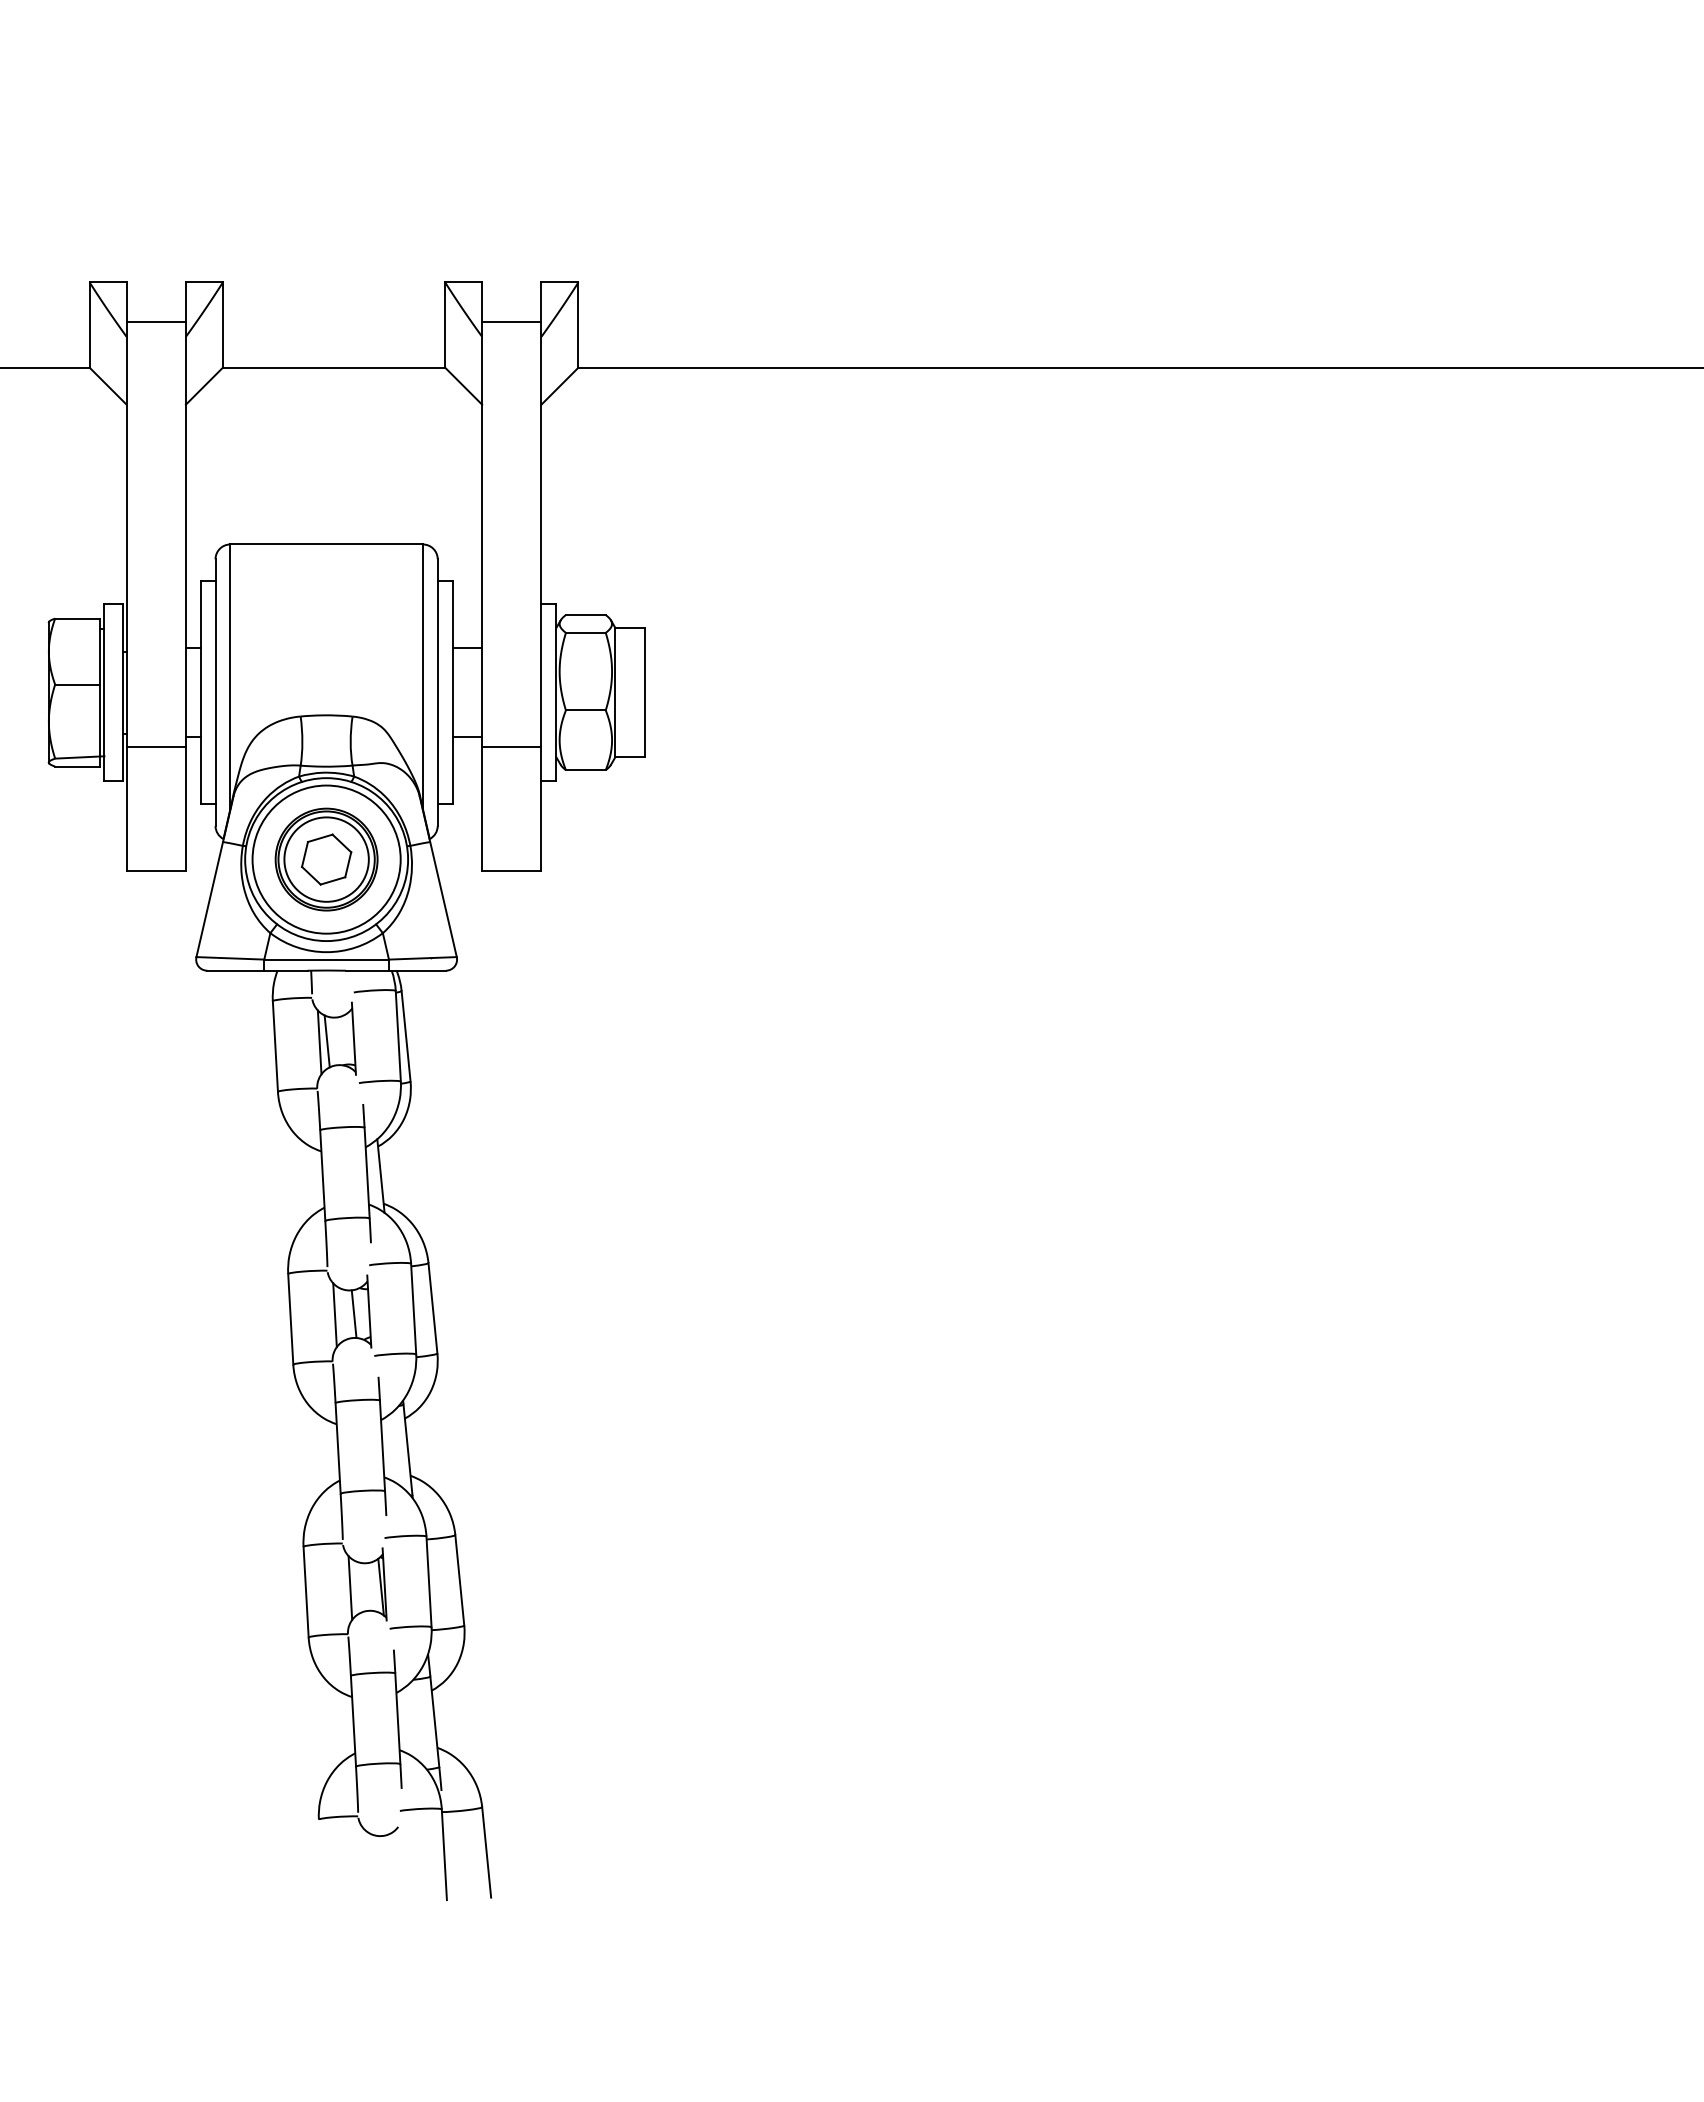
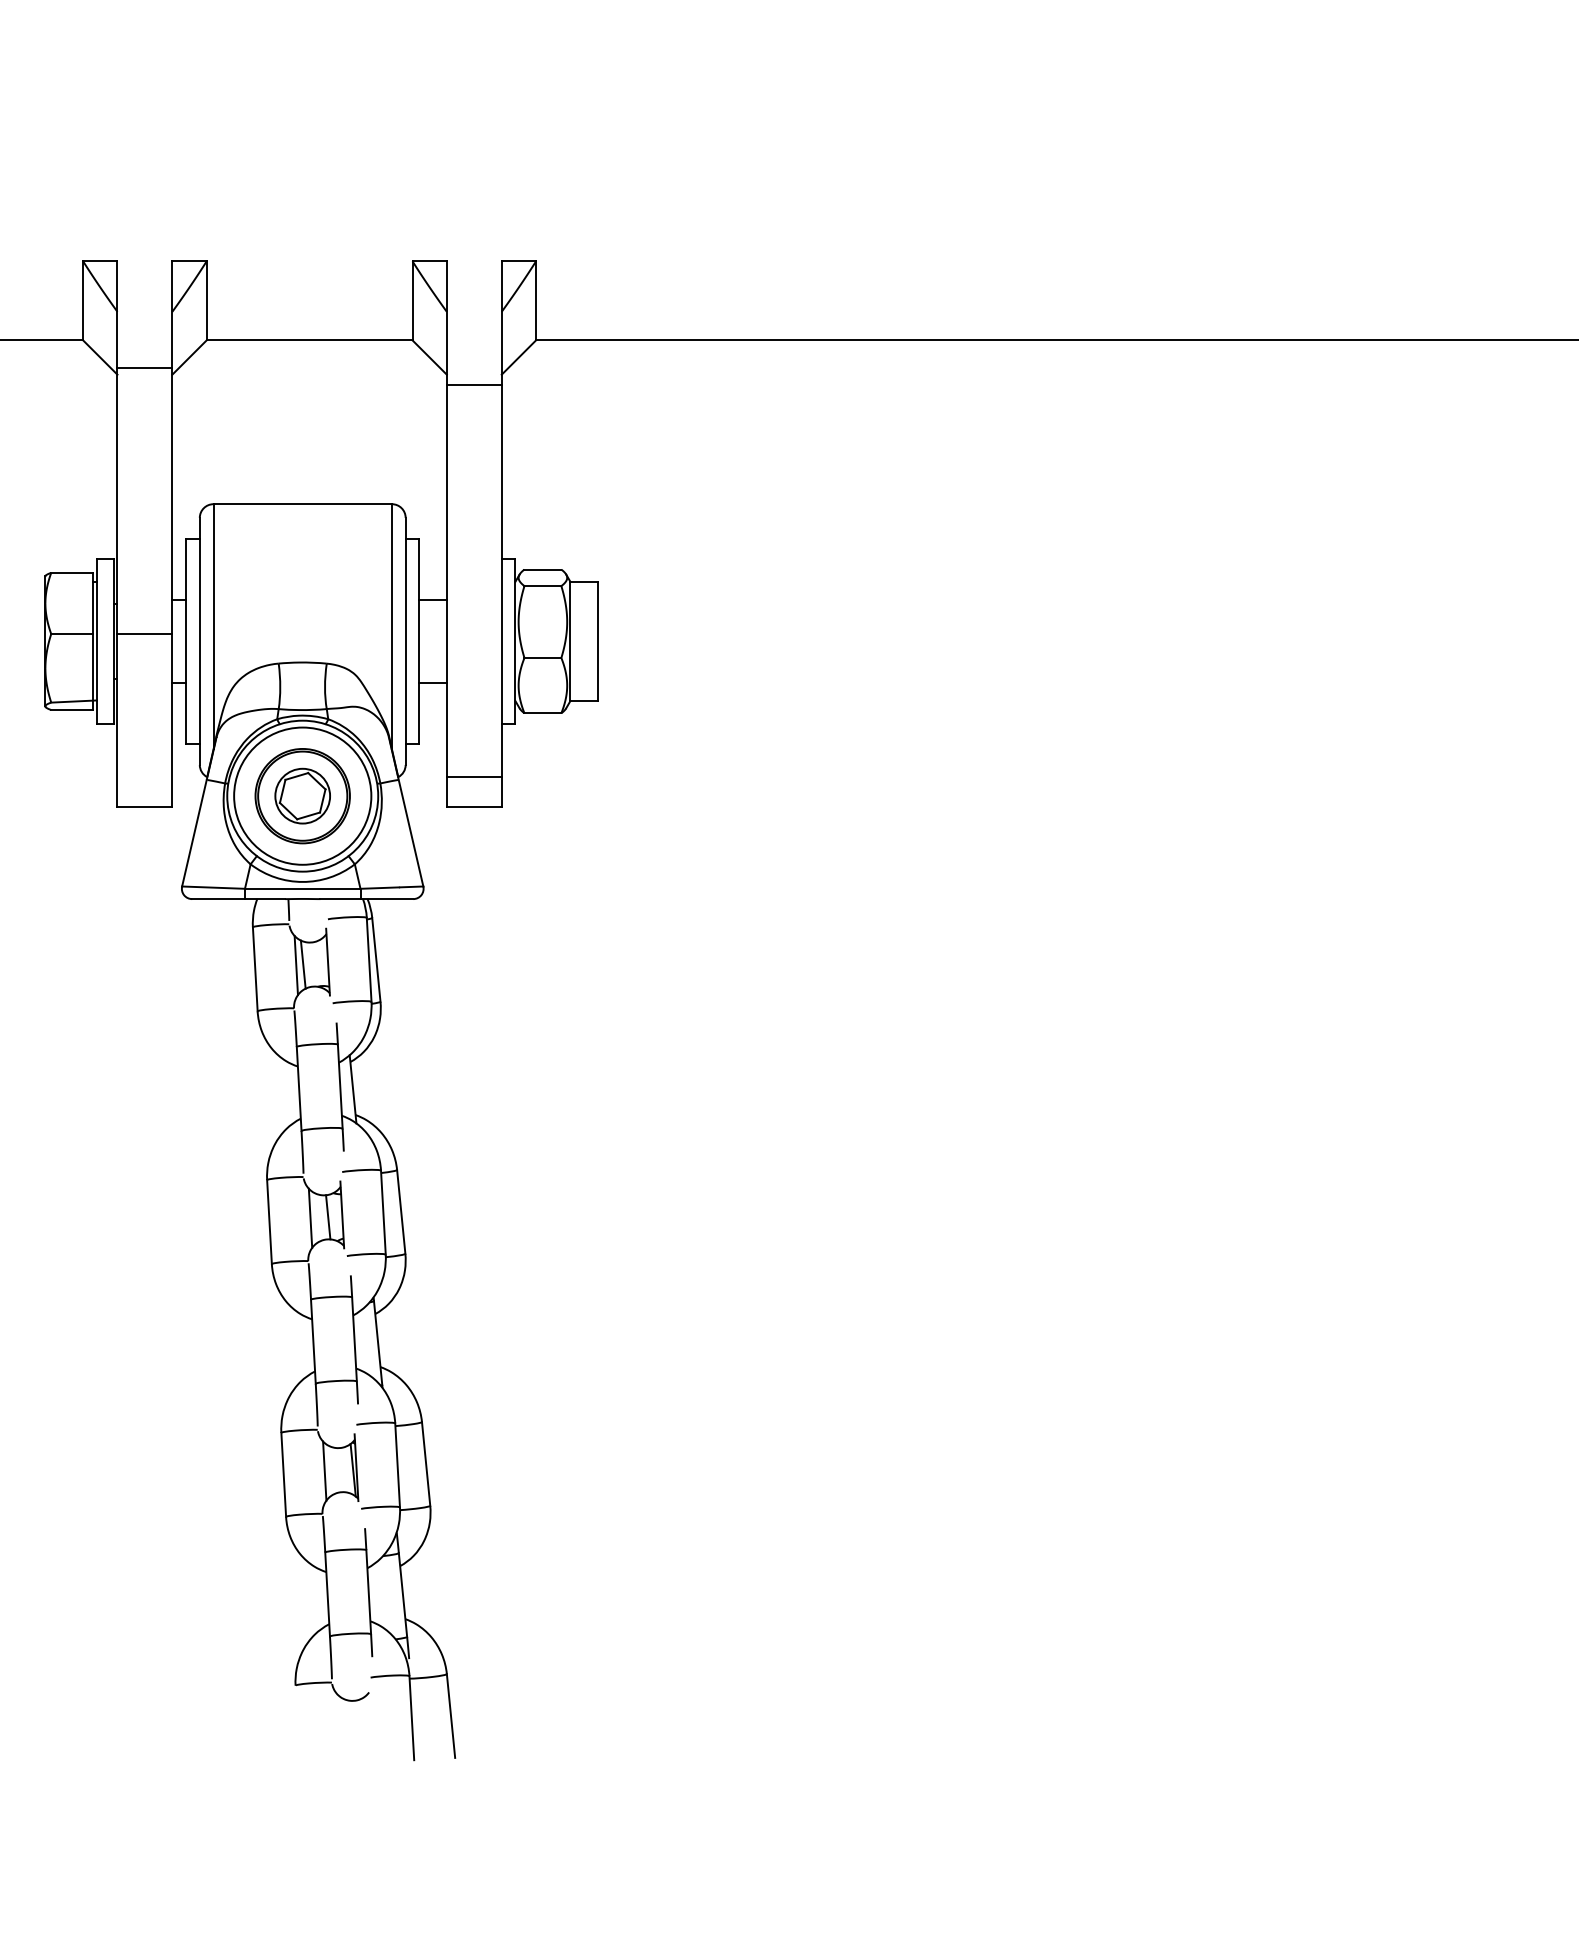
line: (155, 322) -> (144, 368), moved
line: (511, 322) -> (474, 384), moved
line: (155, 746) -> (144, 633), moved
line: (511, 746) -> (474, 776), moved
circle: (326, 859) -> (302, 796), size x0.7

